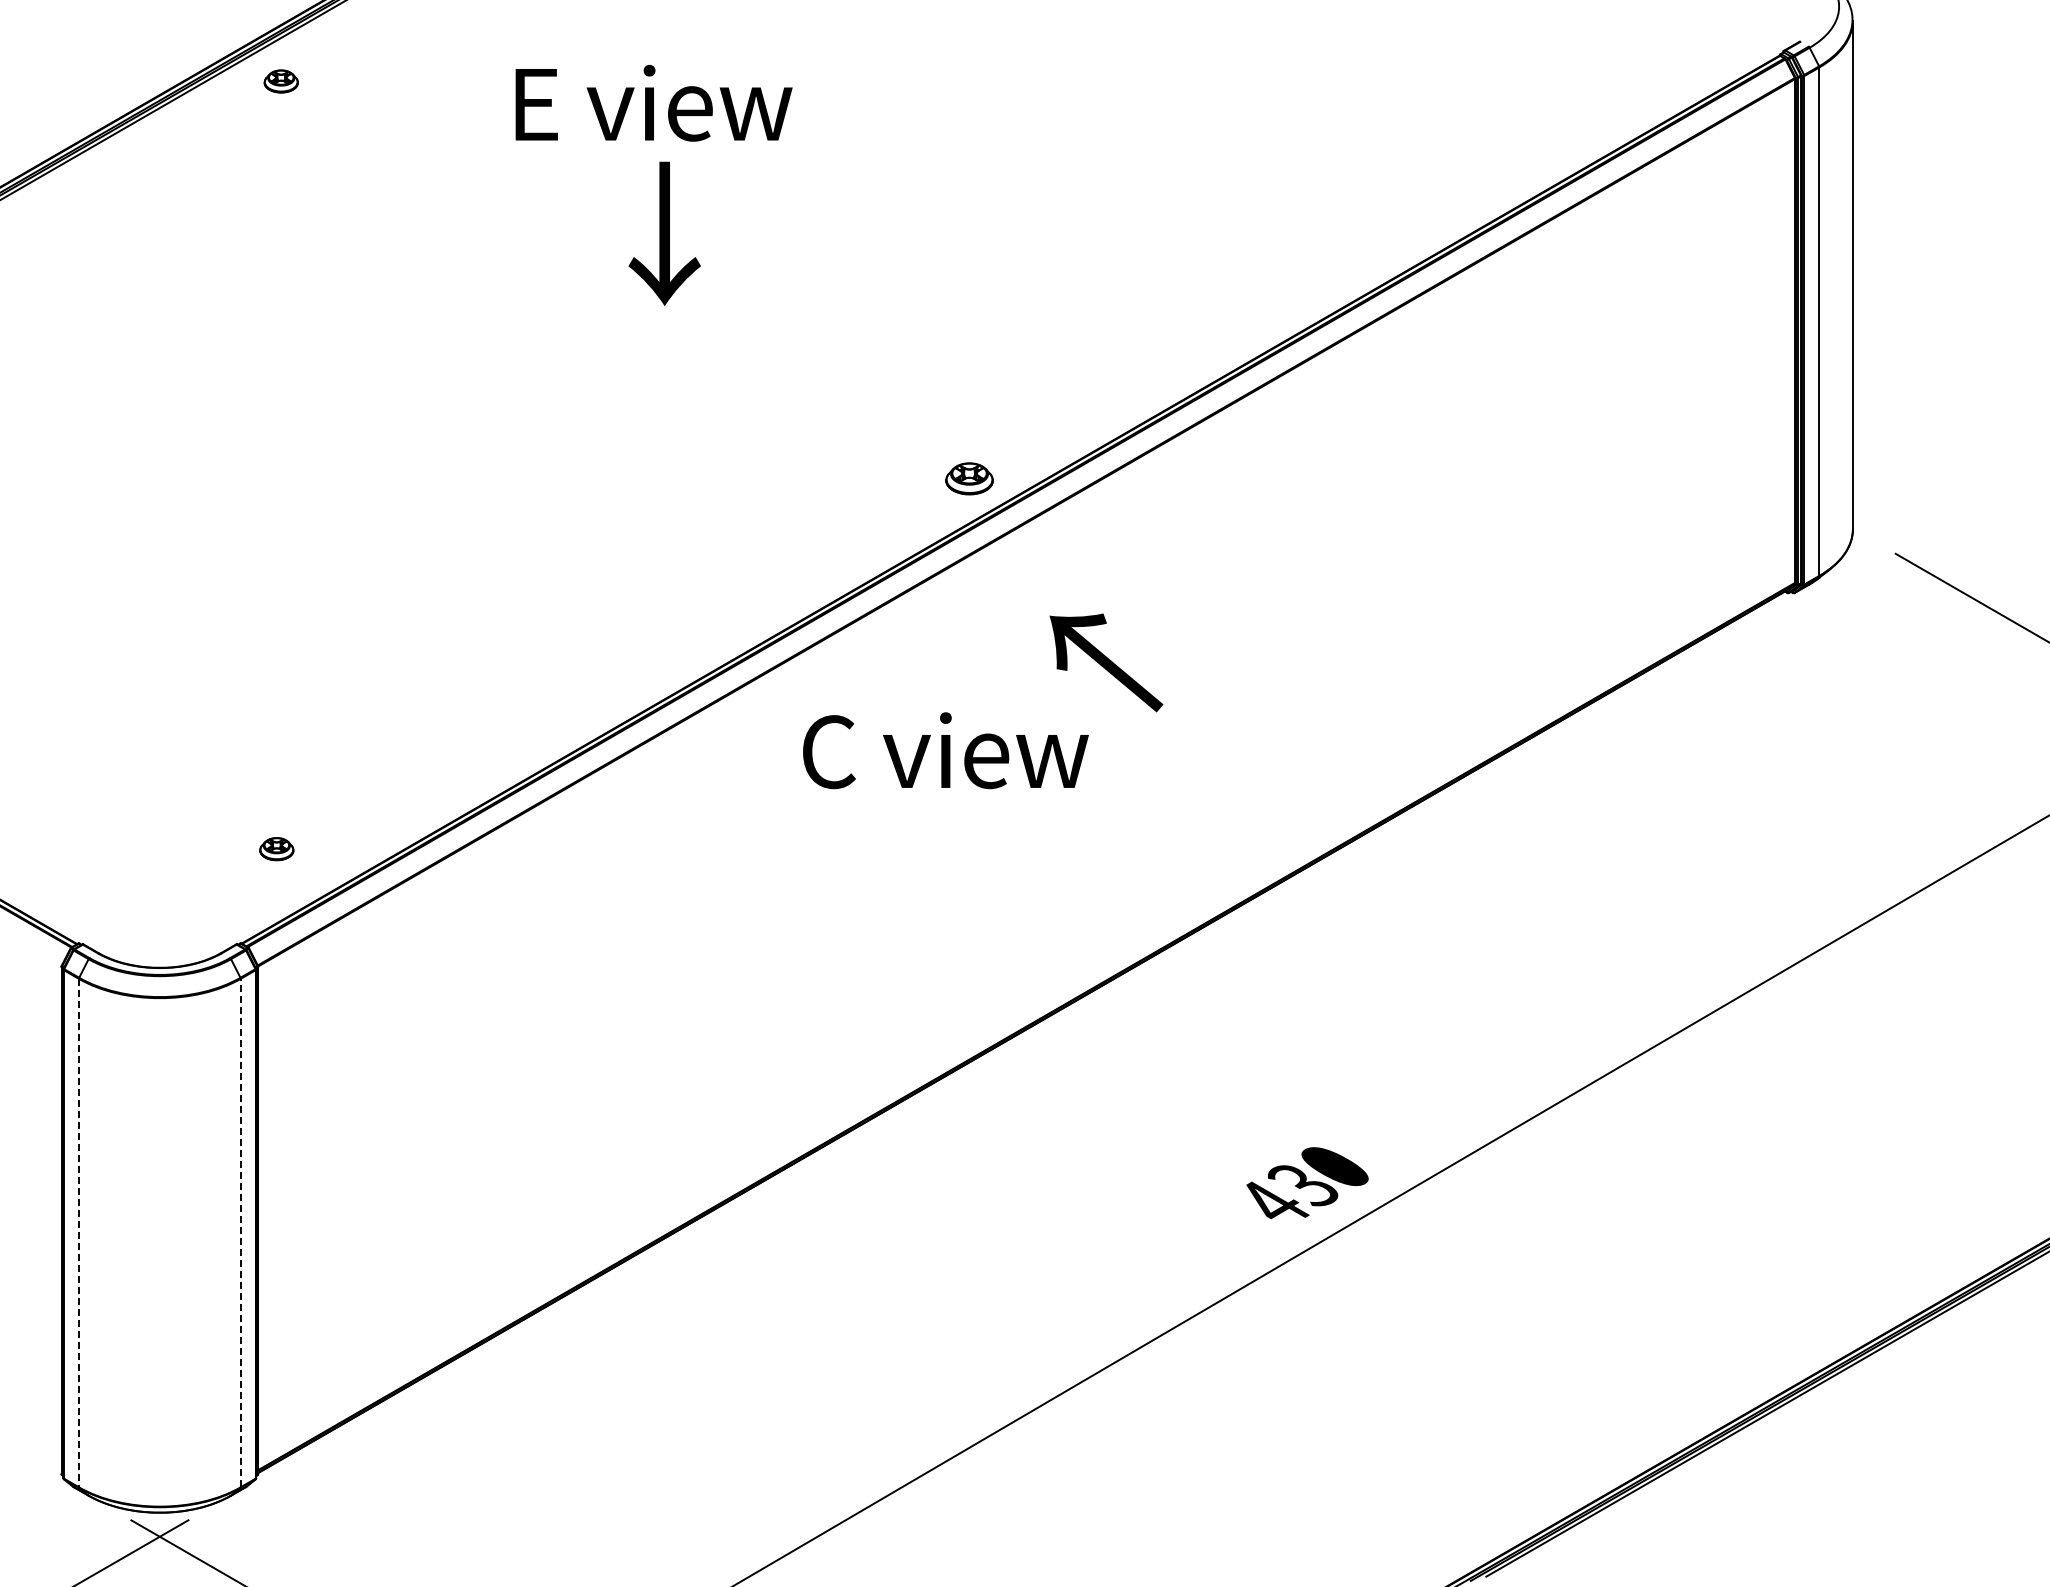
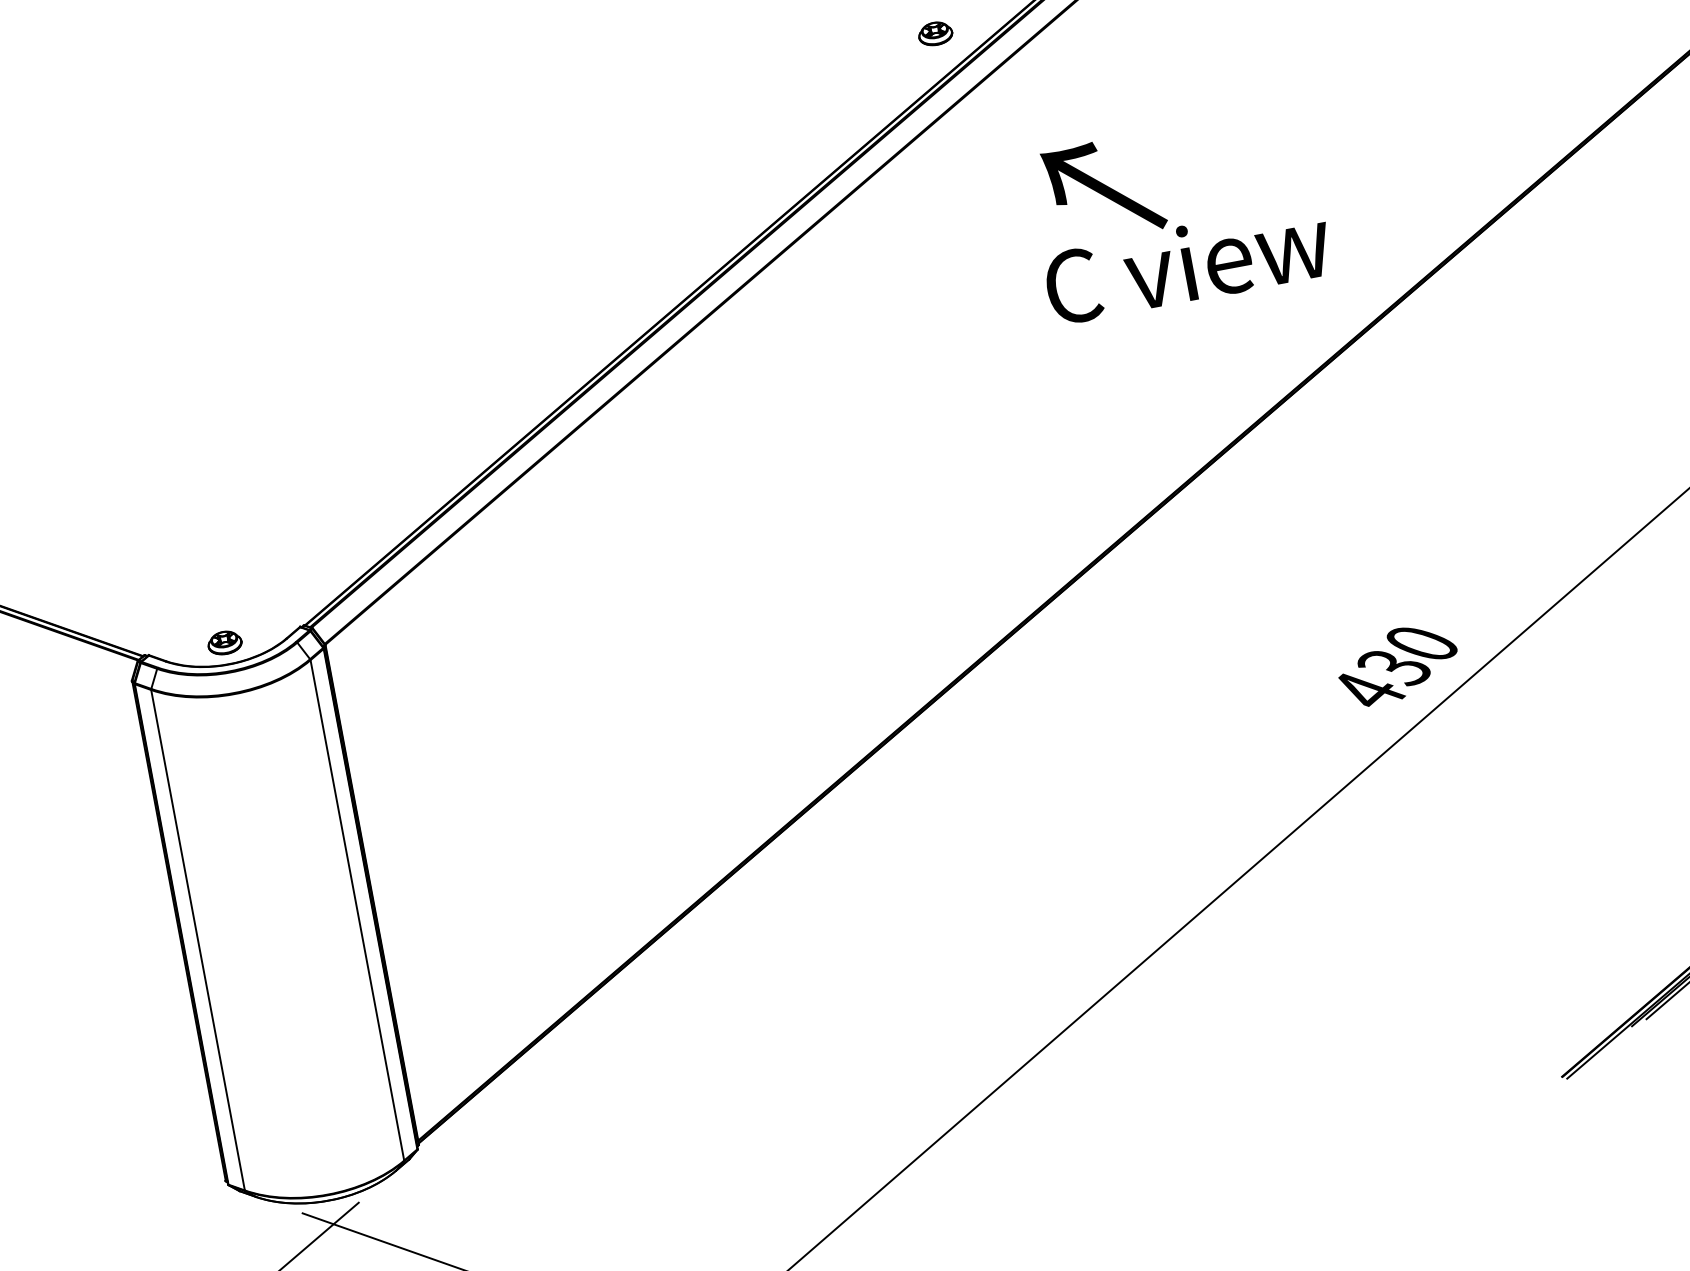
part: (968, 478) -> (934, 33), size x0.71
text: (945, 750) -> (1187, 263), moved
part: (276, 849) -> (224, 643), moved
line: (240, 1232) -> (357, 909), dashed -> solid
line: (78, 1233) -> (197, 940), dashed -> solid

